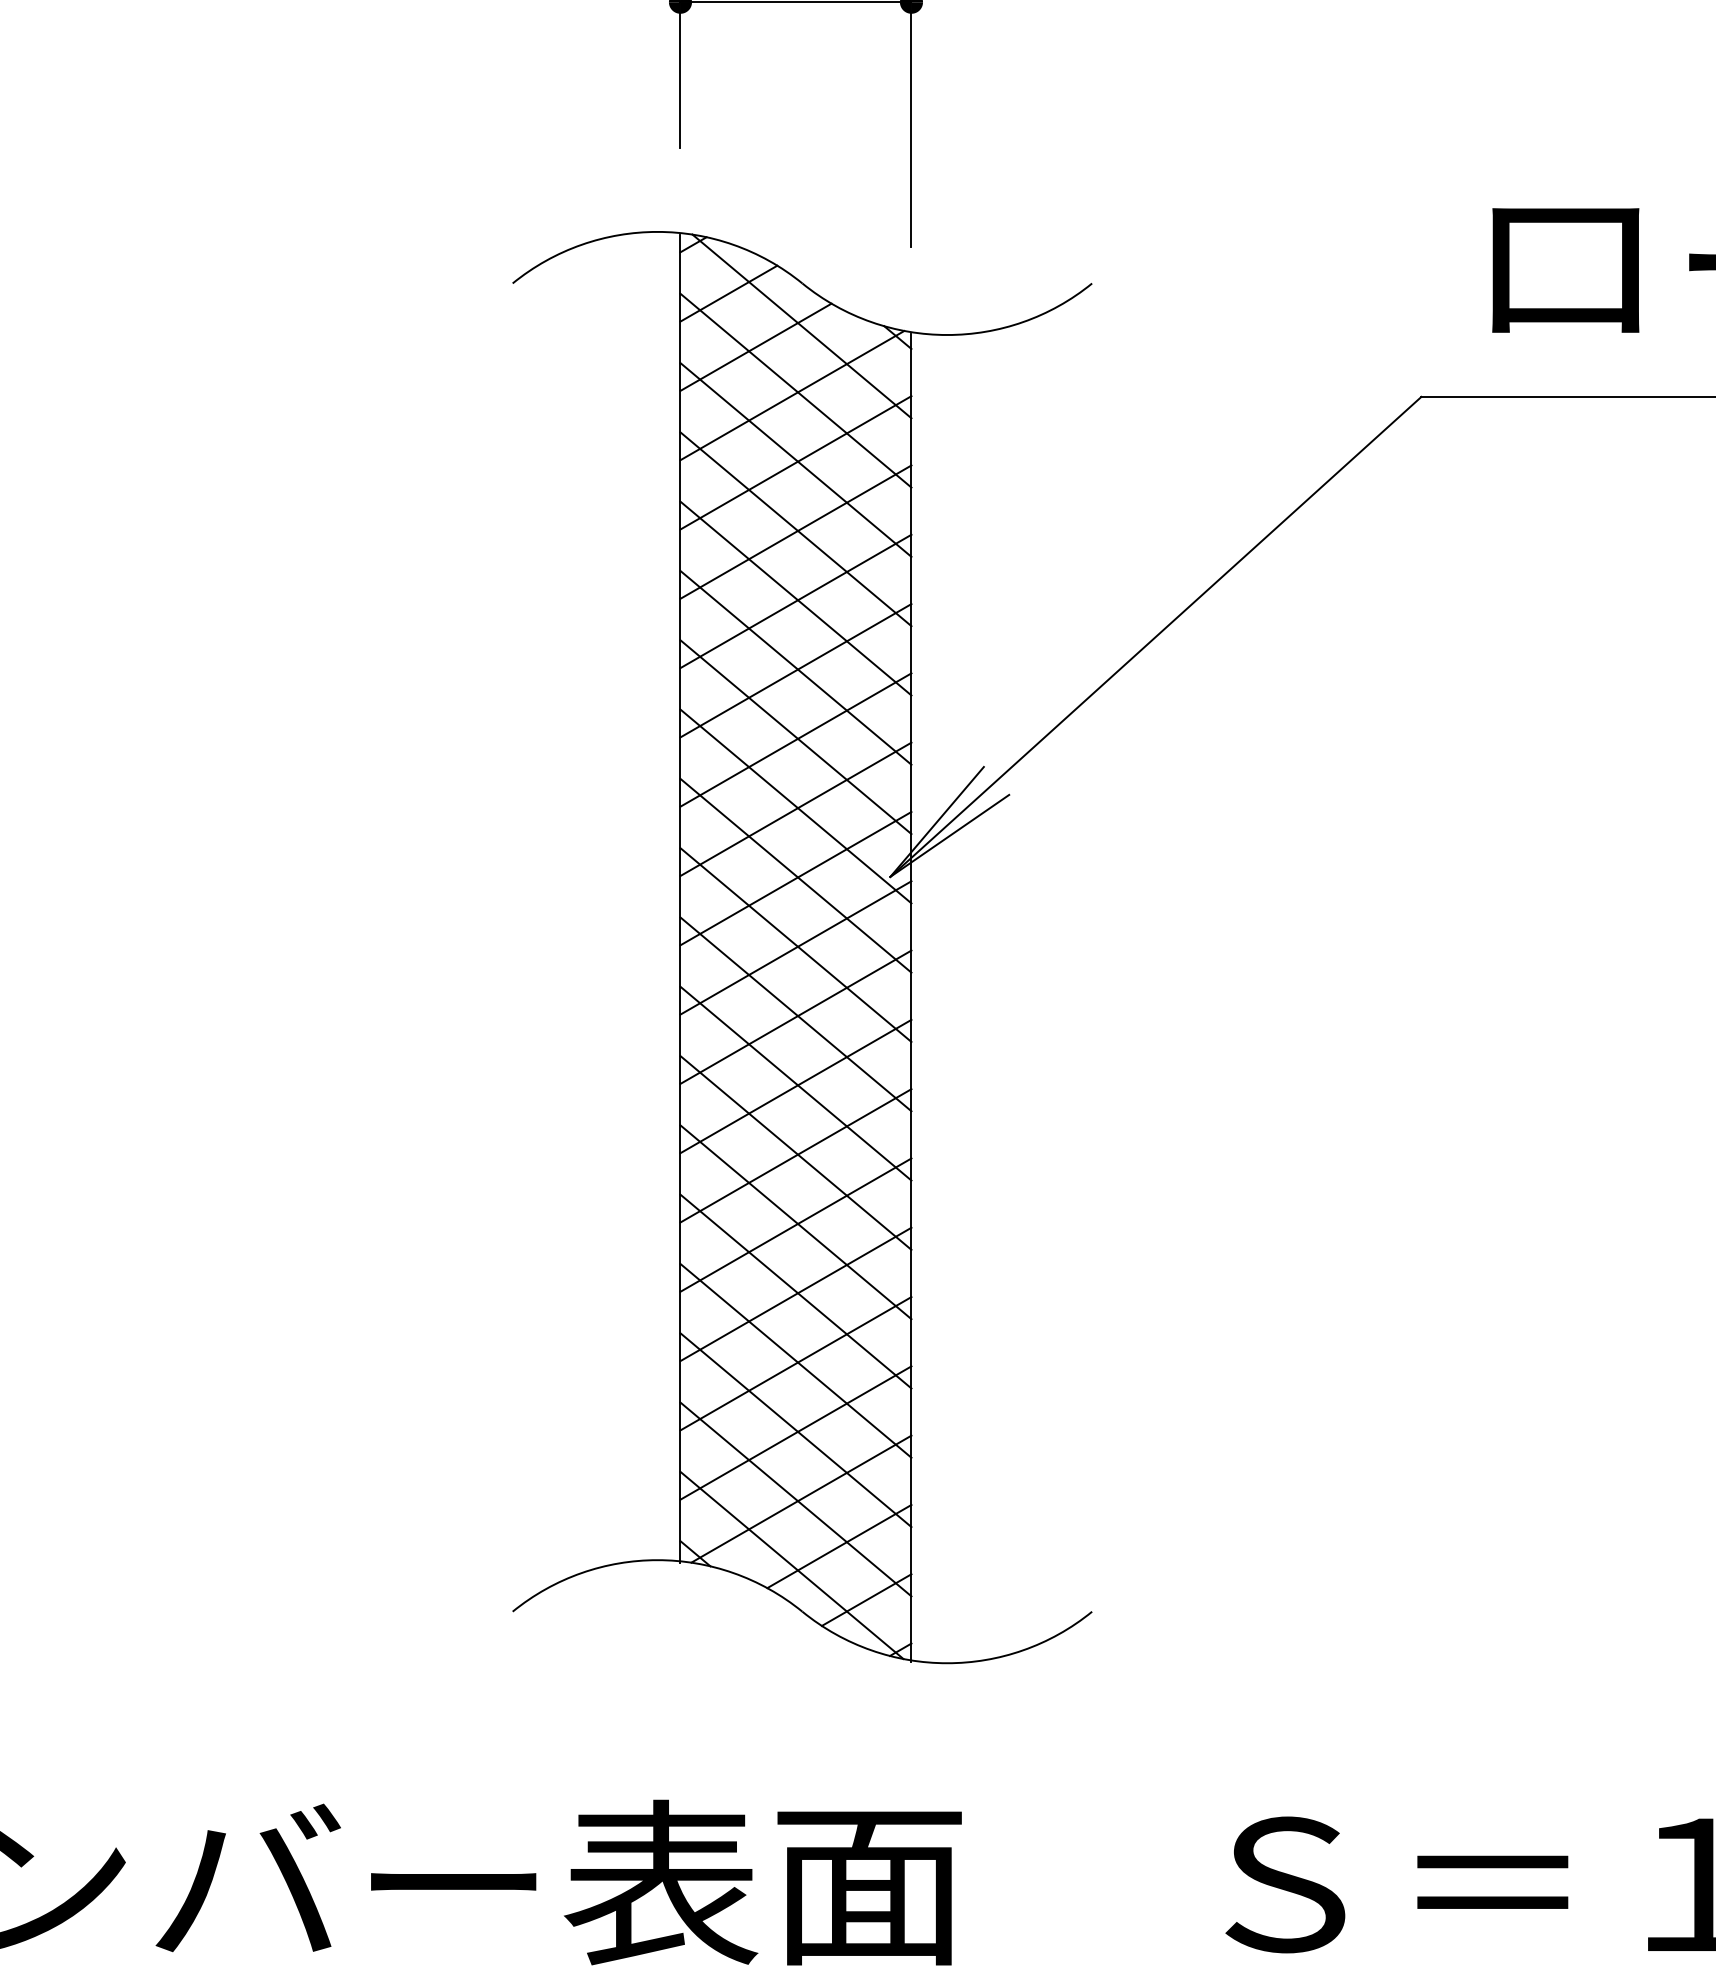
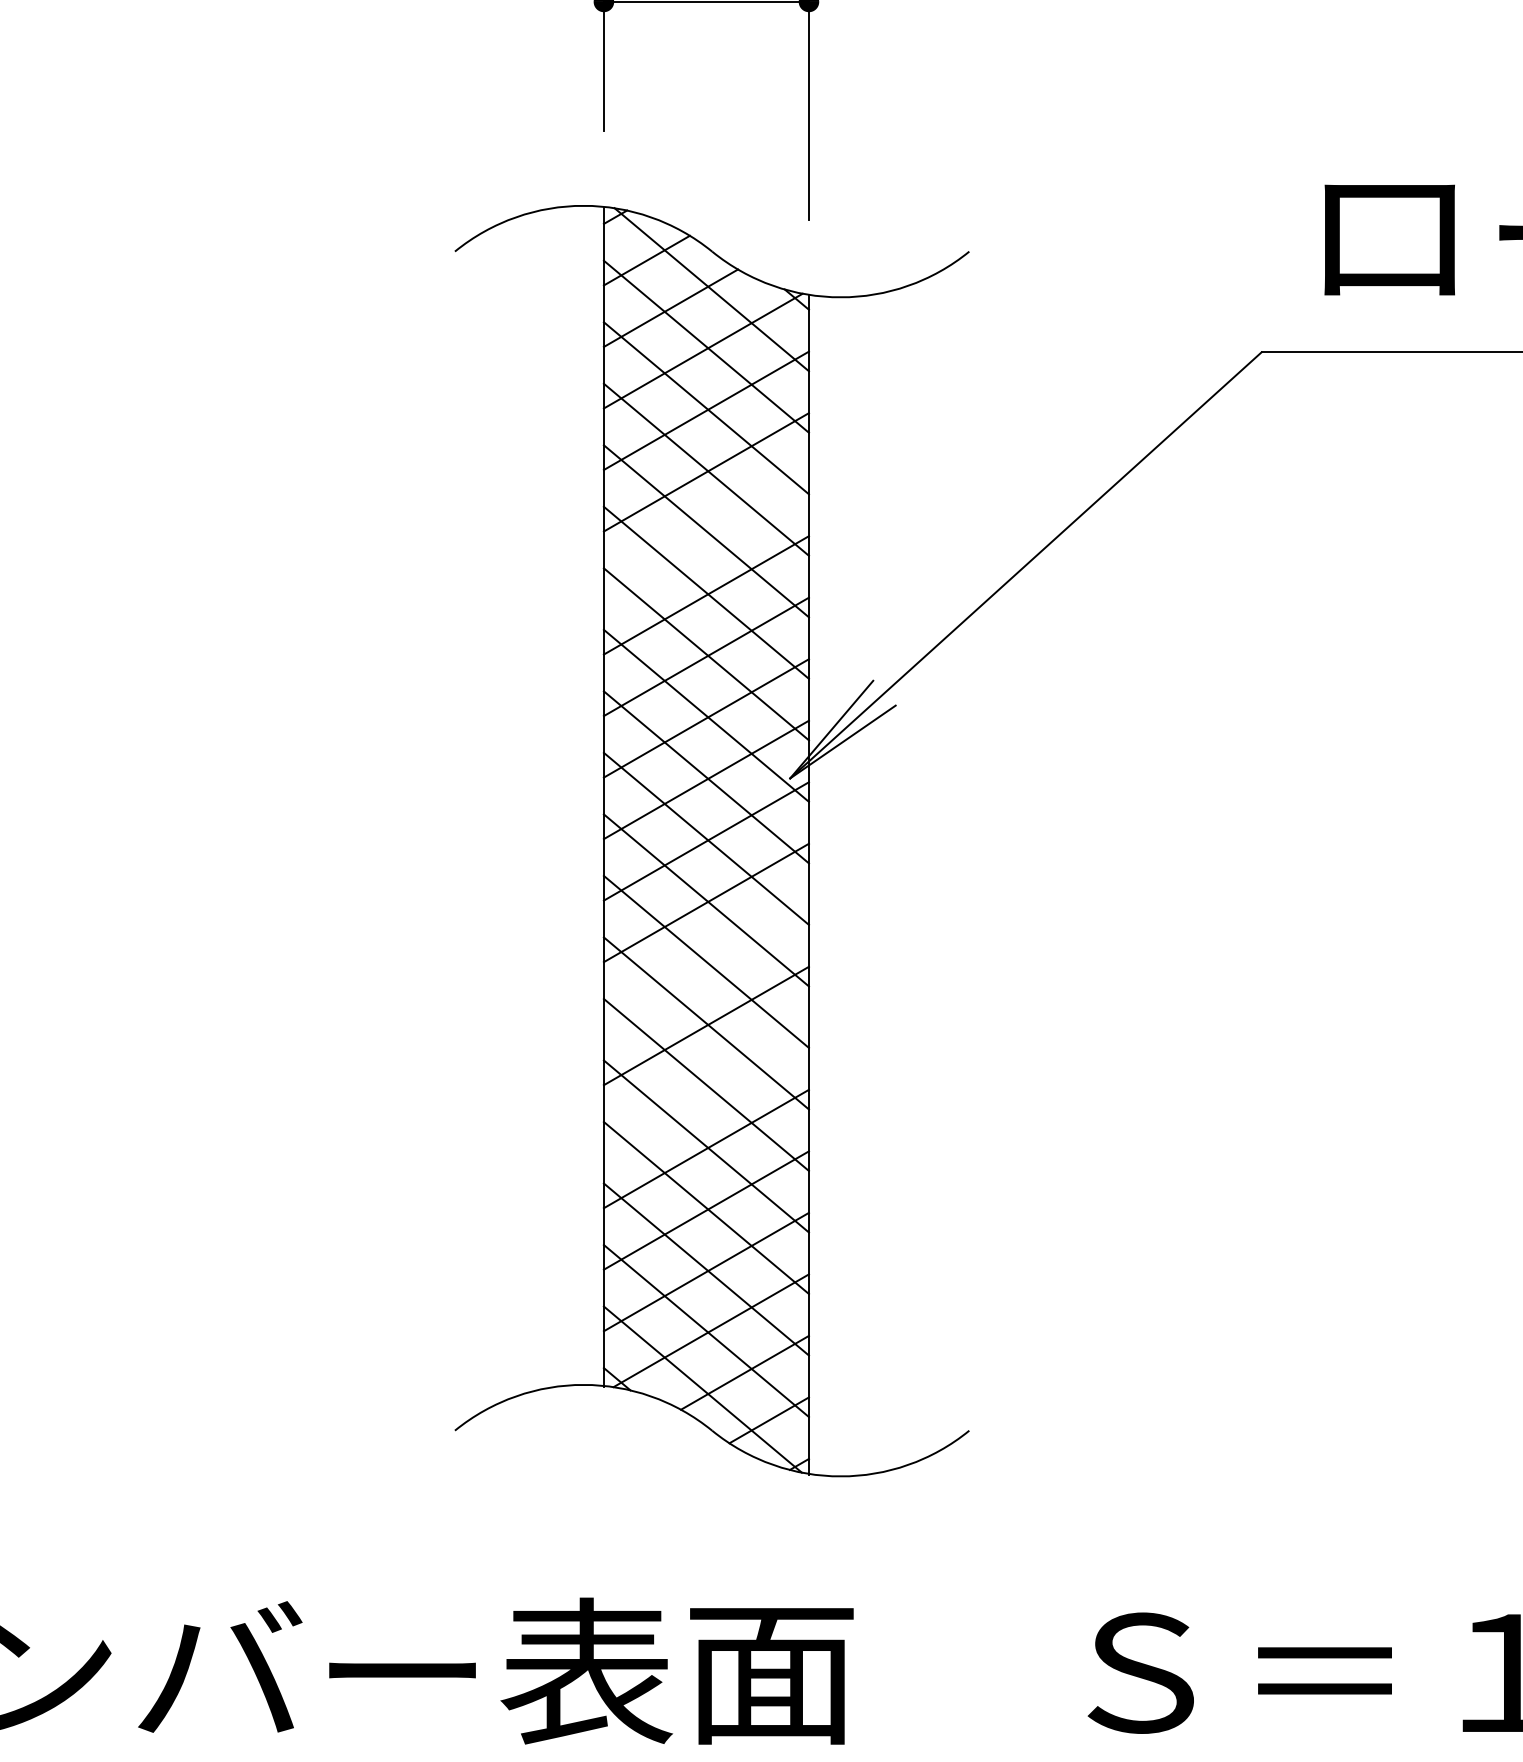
line: (795, 601) -> (706, 533), removed
line: (795, 1086) -> (706, 964), removed
line: (795, 1224) -> (706, 1086), removed

